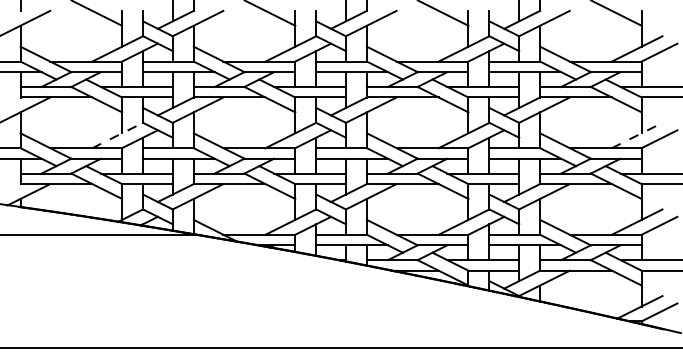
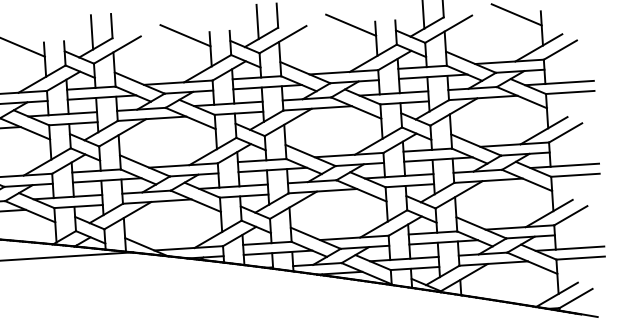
line: (118, 135) -> (48, 161), dashed -> solid
line: (637, 135) -> (544, 130), dashed -> solid

